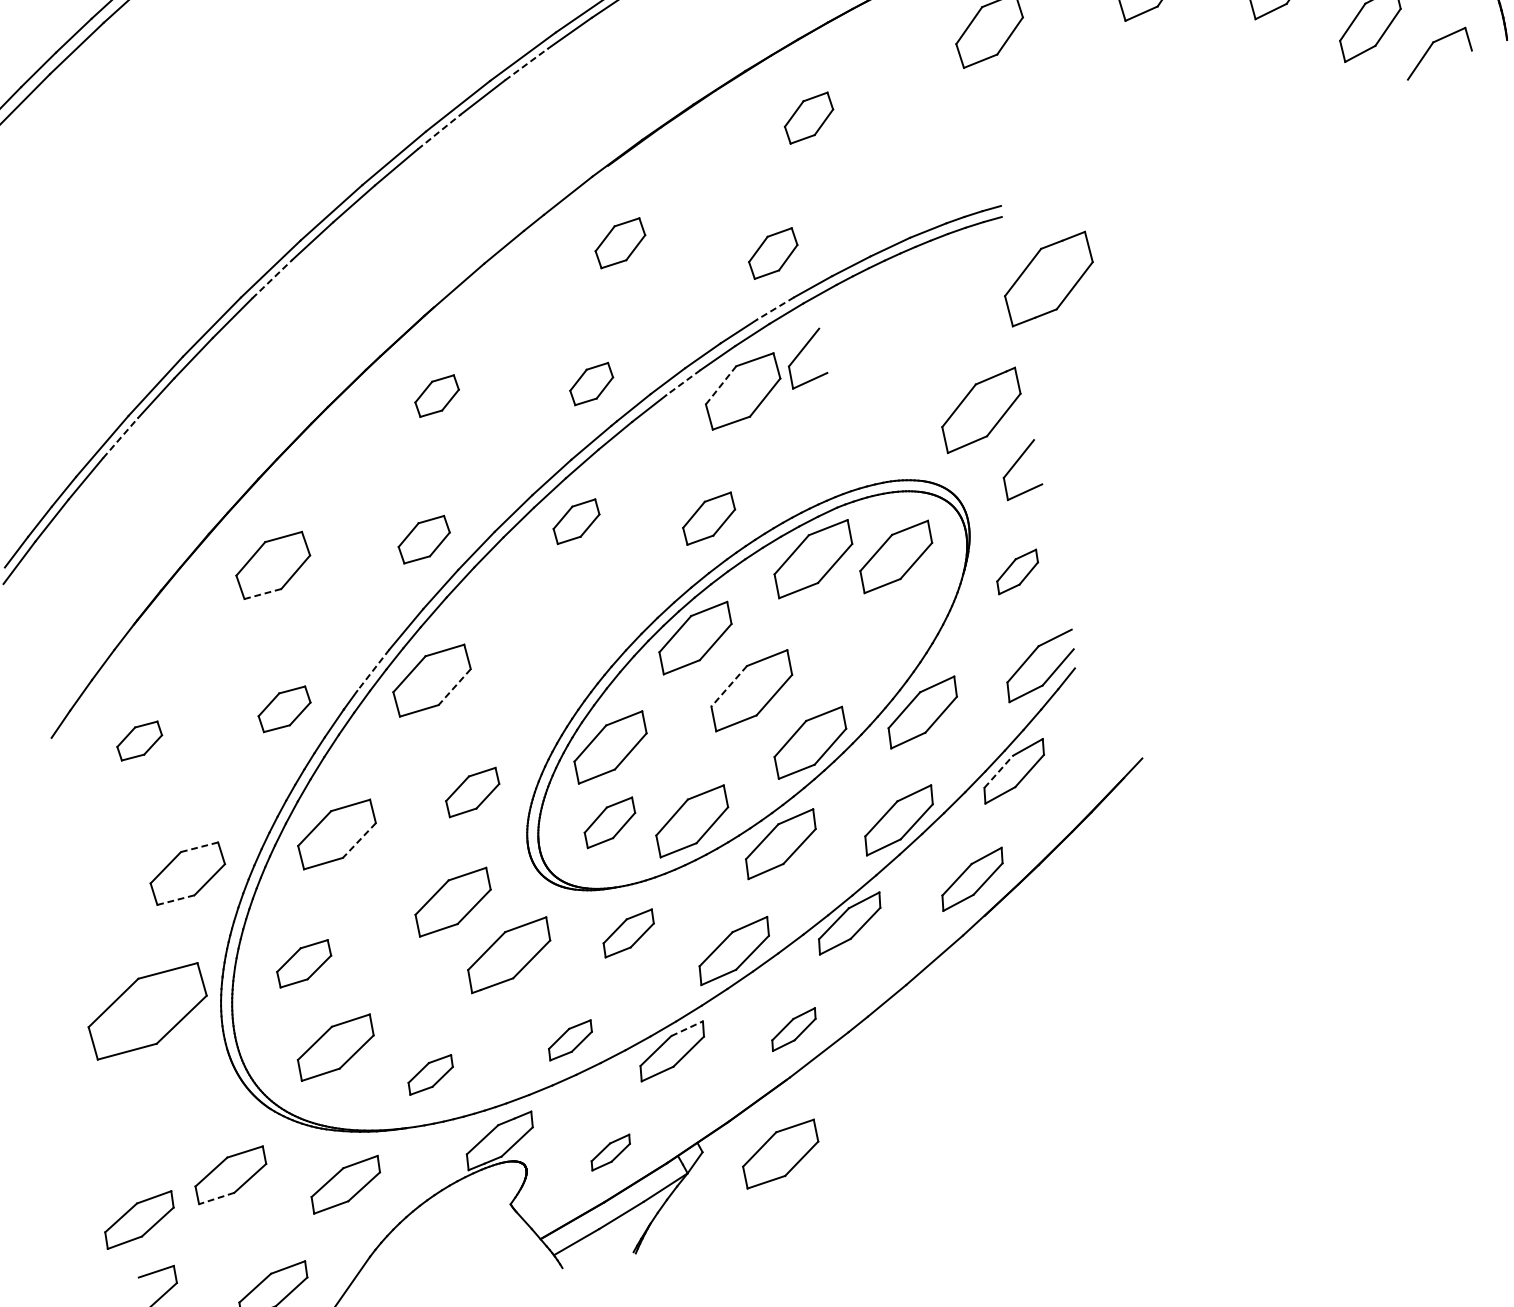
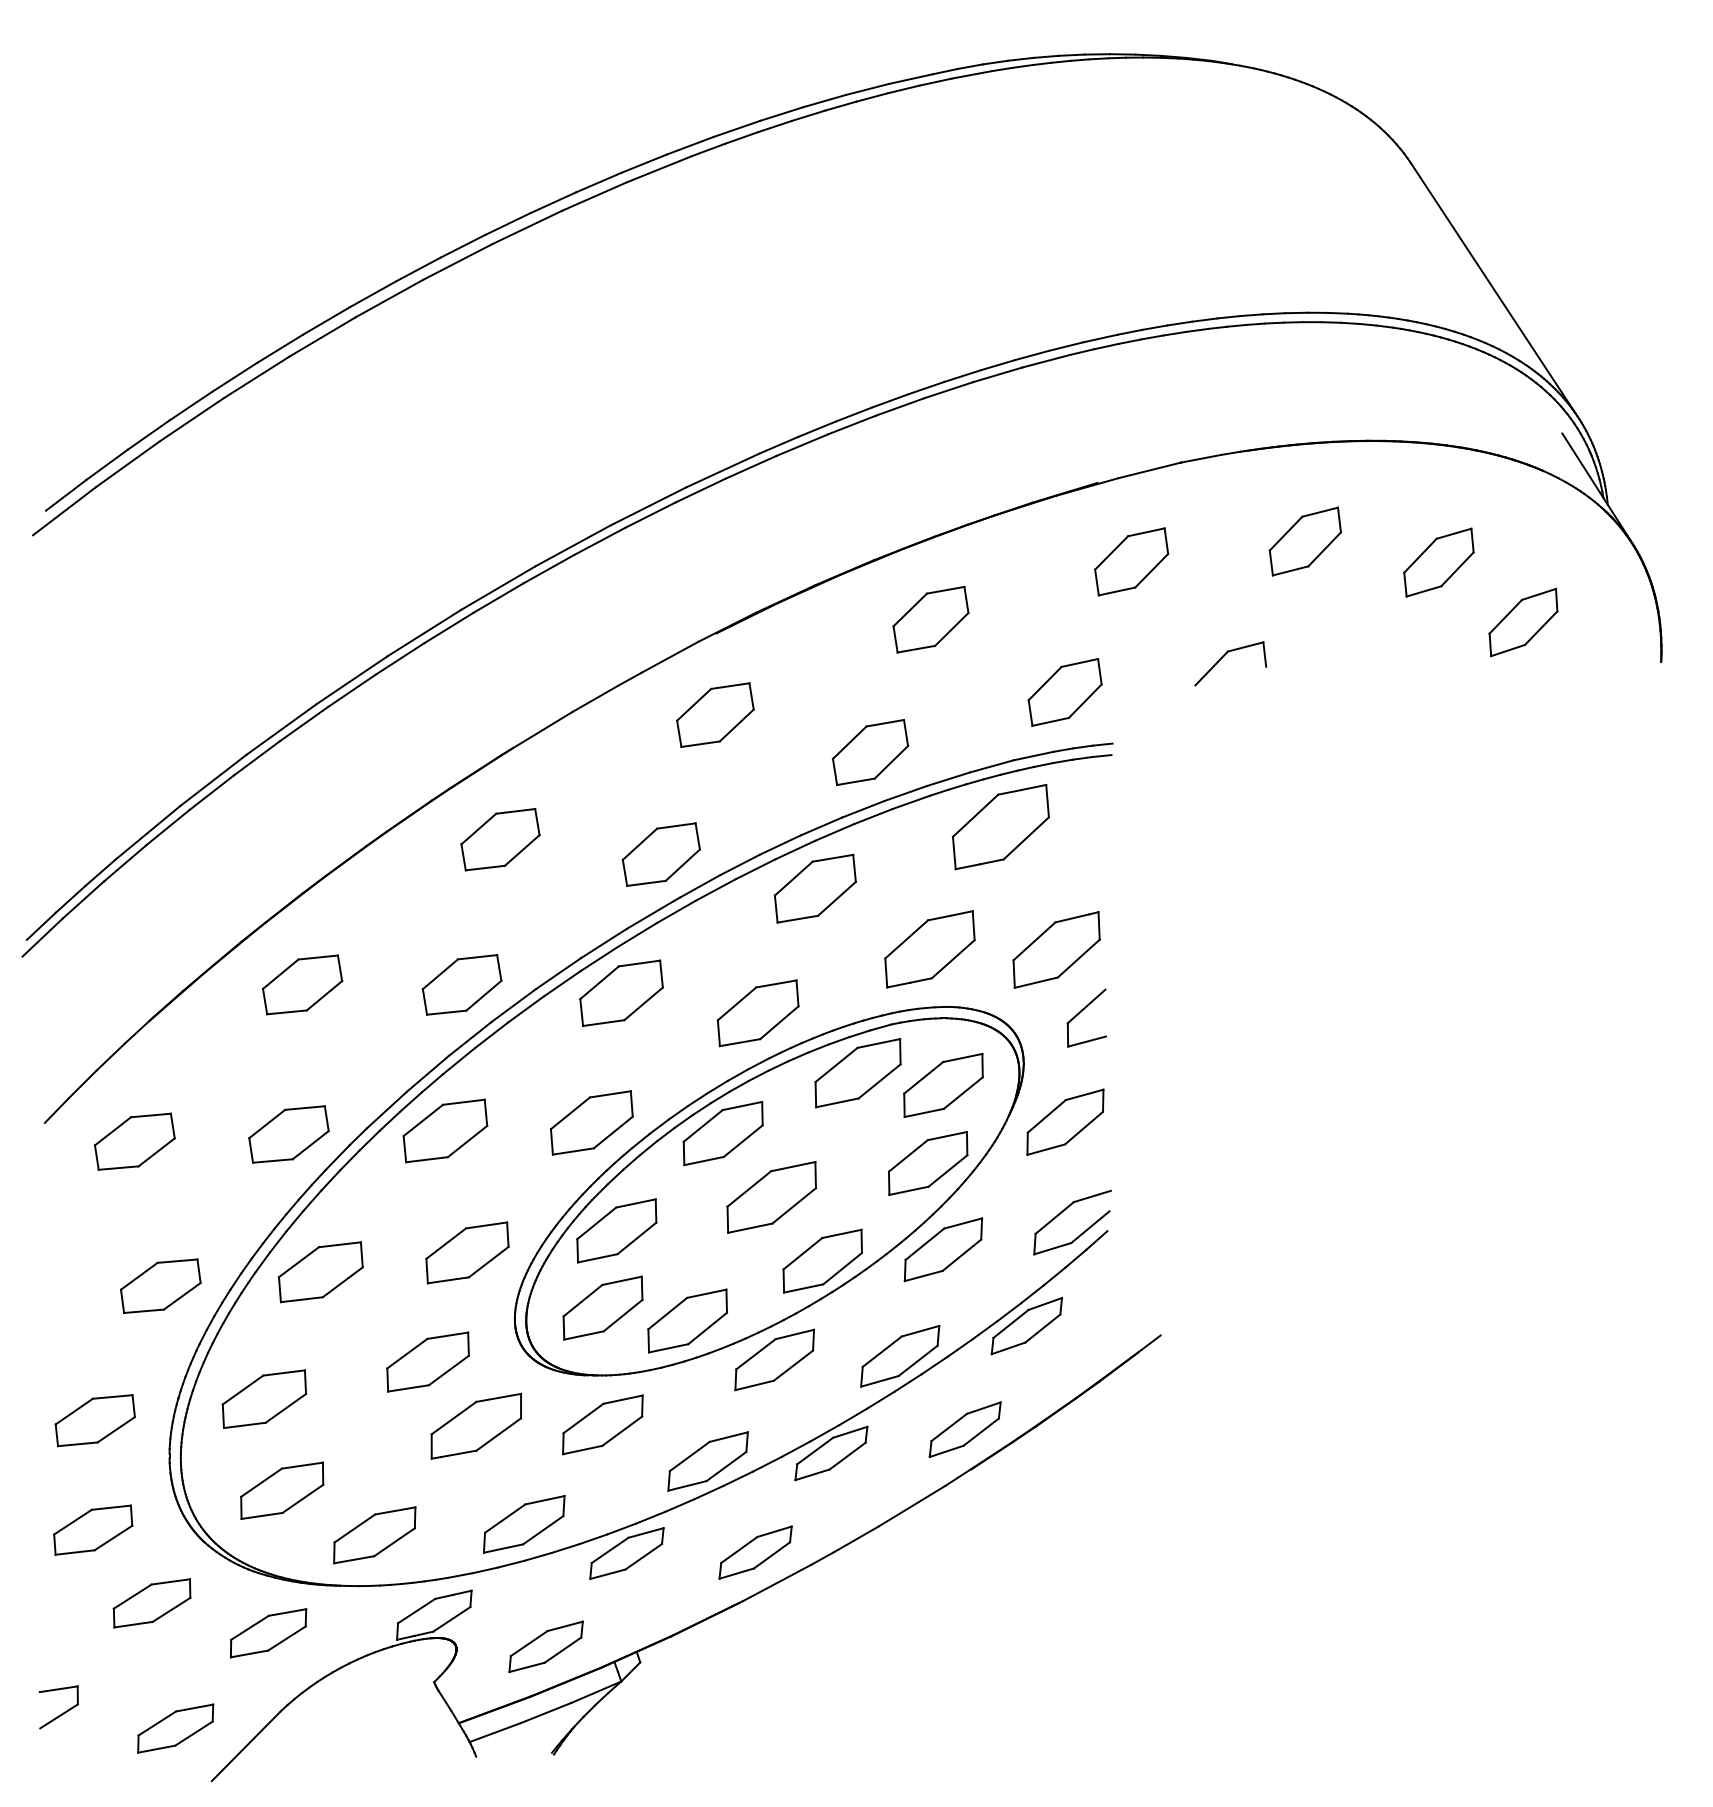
part: (1430, 47) -> (1224, 656), moved
line: (526, 64) -> (650, 515), dashed -> solid
part: (808, 117) -> (930, 619), size x1.43
line: (439, 131) -> (549, 568), dashed -> solid
part: (947, 165) -> (1064, 692), added
part: (620, 242) -> (715, 714), size x1.43
part: (773, 253) -> (870, 752), size x1.43
part: (1048, 278) -> (1000, 826), moved
line: (272, 279) -> (351, 691), dashed -> solid
line: (775, 308) -> (863, 809), dashed -> solid
part: (800, 354) -> (880, 860), removed
line: (683, 382) -> (755, 869), dashed -> solid
part: (590, 384) -> (660, 854), size x1.67
line: (721, 385) -> (794, 878), dashed -> solid
part: (437, 395) -> (500, 839), size x1.67
part: (860, 430) -> (929, 949), added
line: (120, 438) -> (168, 827), dashed -> solid
part: (708, 518) -> (757, 1013), size x1.43
part: (576, 521) -> (621, 992), size x1.67
part: (423, 539) -> (461, 984), size x1.43
part: (1017, 571) -> (1065, 1121), size x1.67
line: (262, 594) -> (286, 1012), dashed -> solid
part: (893, 633) -> (927, 1163), added
part: (569, 648) -> (591, 1122), added
line: (373, 670) -> (386, 1110), dashed -> solid
line: (454, 687) -> (467, 1141), dashed -> solid
line: (728, 687) -> (748, 1189), dashed -> solid
part: (284, 709) -> (288, 1134), size x1.43
part: (139, 740) -> (134, 1141), size x1.67
line: (999, 771) -> (1011, 1323), dashed -> solid
part: (472, 792) -> (467, 1252), size x1.43
part: (609, 822) -> (602, 1307), size x1.43
line: (359, 840) -> (342, 1282), dashed -> solid
line: (199, 847) -> (177, 1261), dashed -> solid
line: (175, 900) -> (143, 1311), dashed -> solid
part: (628, 933) -> (602, 1424), size x1.43
part: (304, 963) -> (264, 1398), size x1.43
part: (146, 1011) -> (94, 1420), size x0.62
line: (687, 1028) -> (646, 1532), dashed -> solid
part: (793, 1029) -> (755, 1552), size x1.43
part: (570, 1040) -> (524, 1524), size x1.67
part: (430, 1075) -> (374, 1535), size x1.67
part: (163, 1114) -> (93, 1529), added
part: (610, 1152) -> (545, 1646), size x1.67
part: (779, 1153) -> (719, 1677), removed
line: (216, 1198) -> (133, 1624), dashed -> solid
part: (139, 1220) -> (50, 1633), removed

